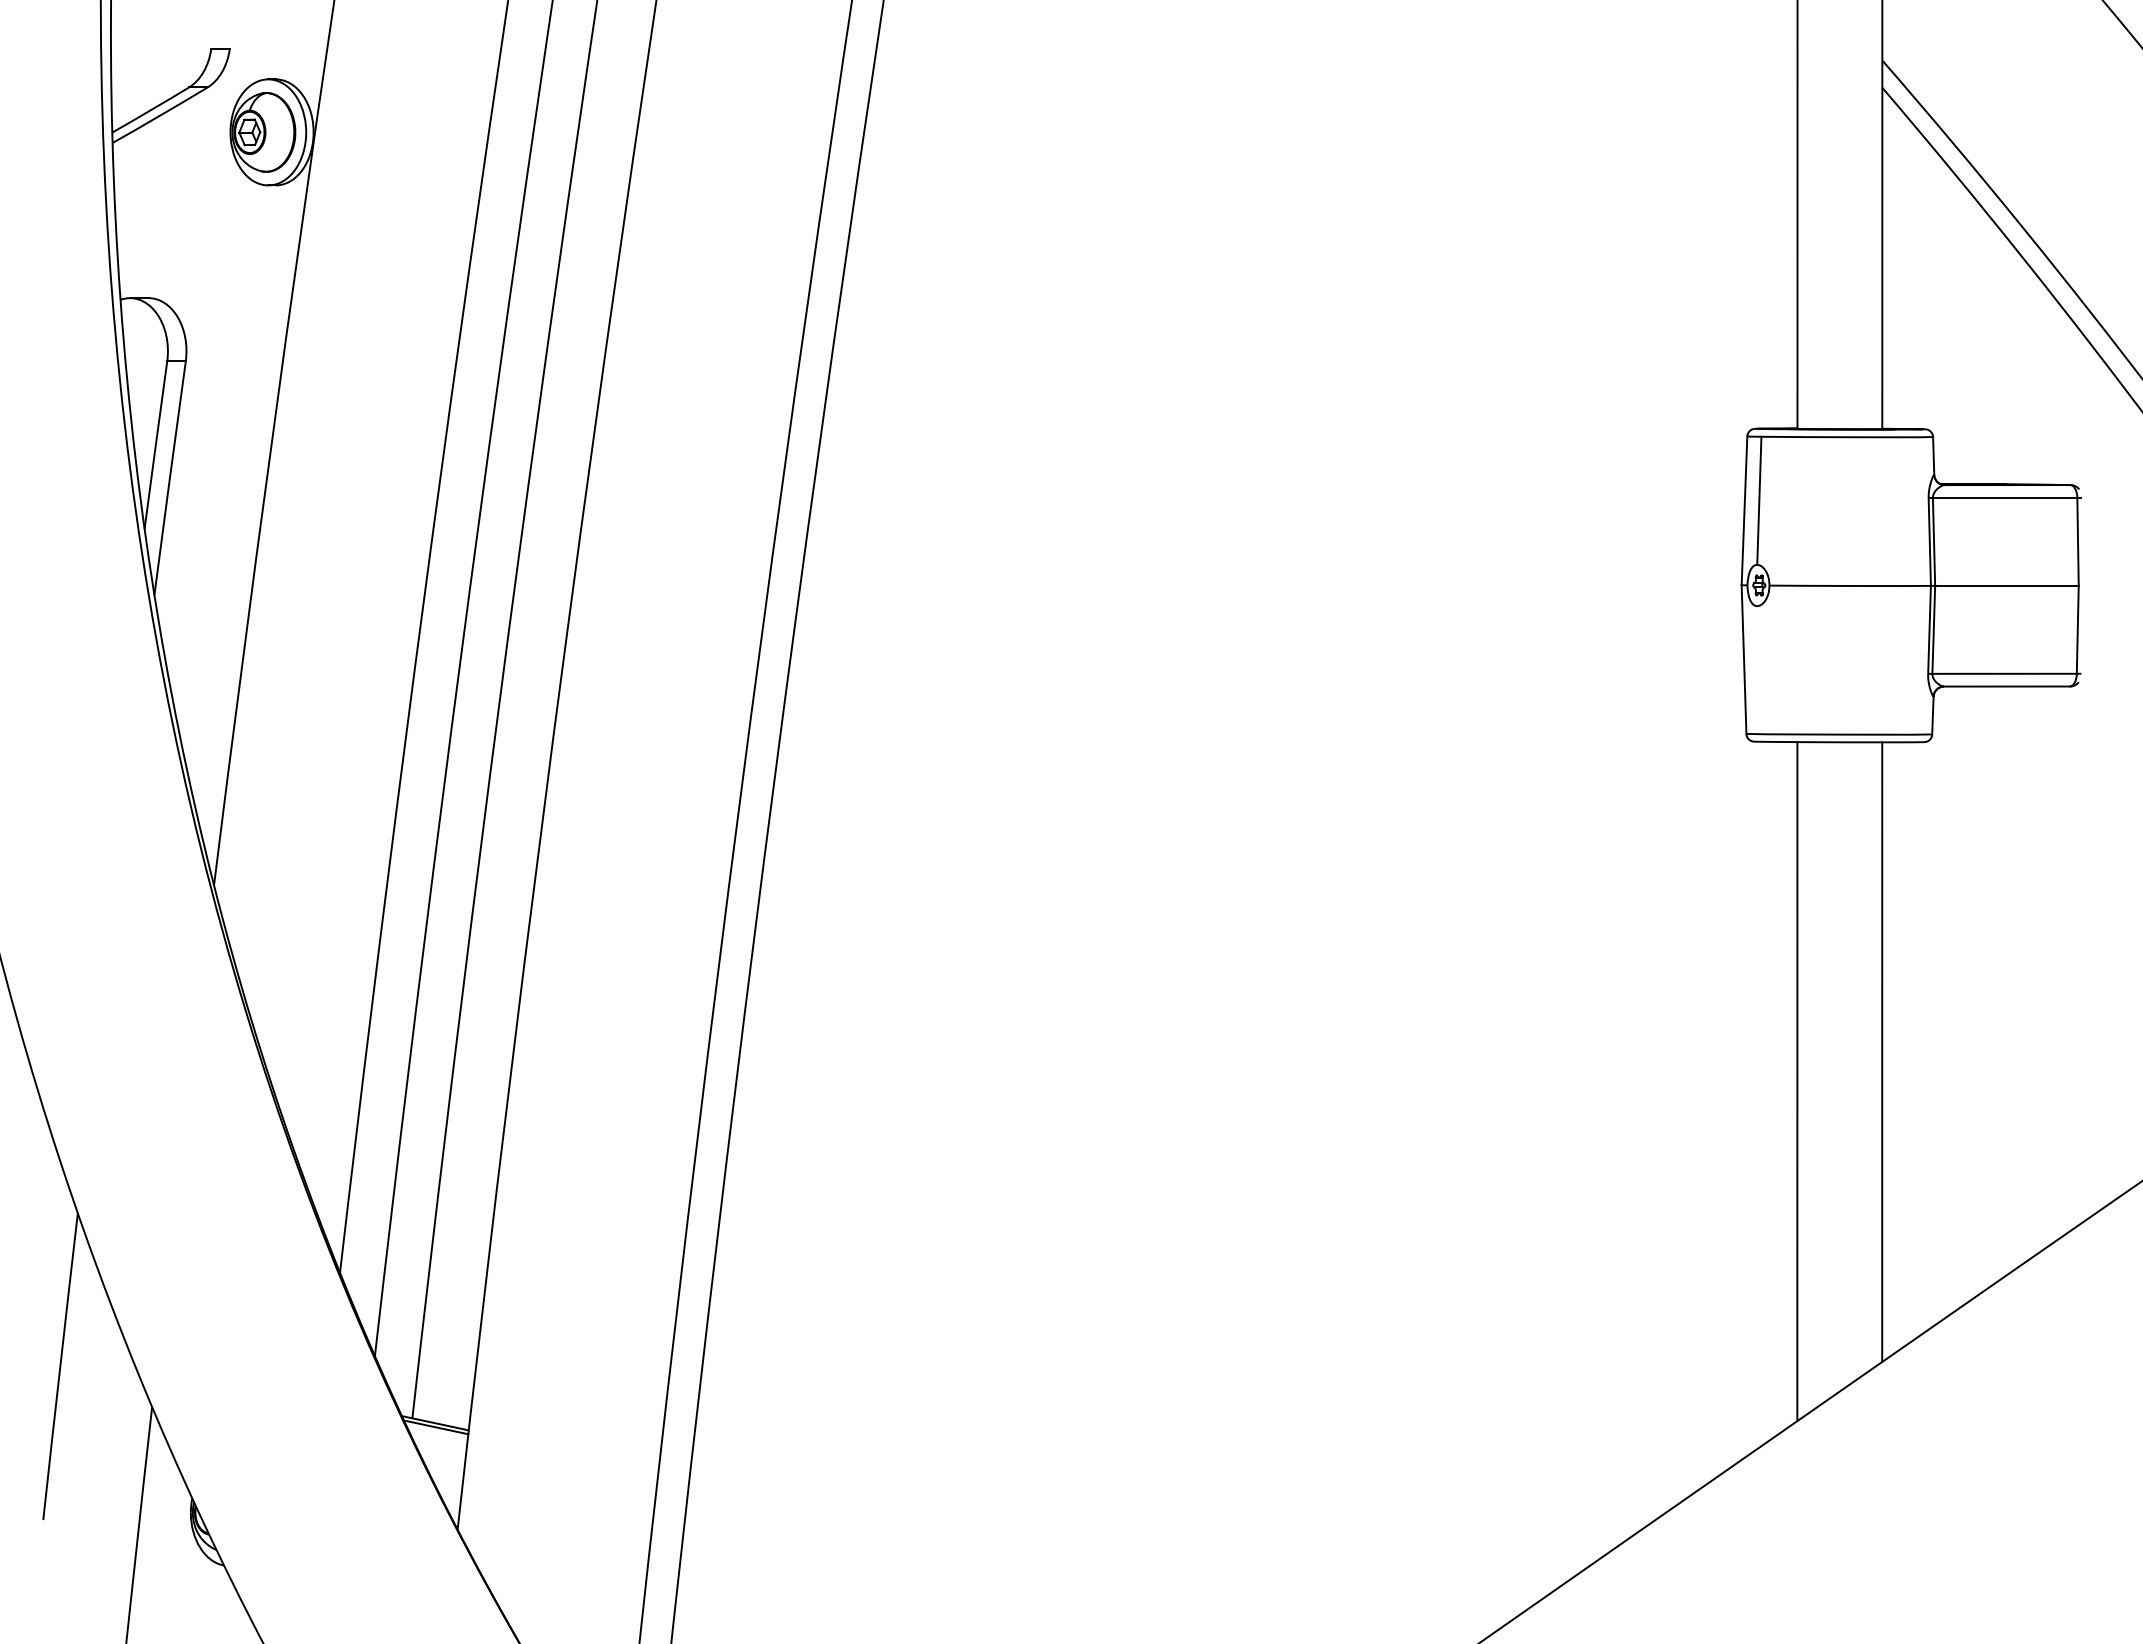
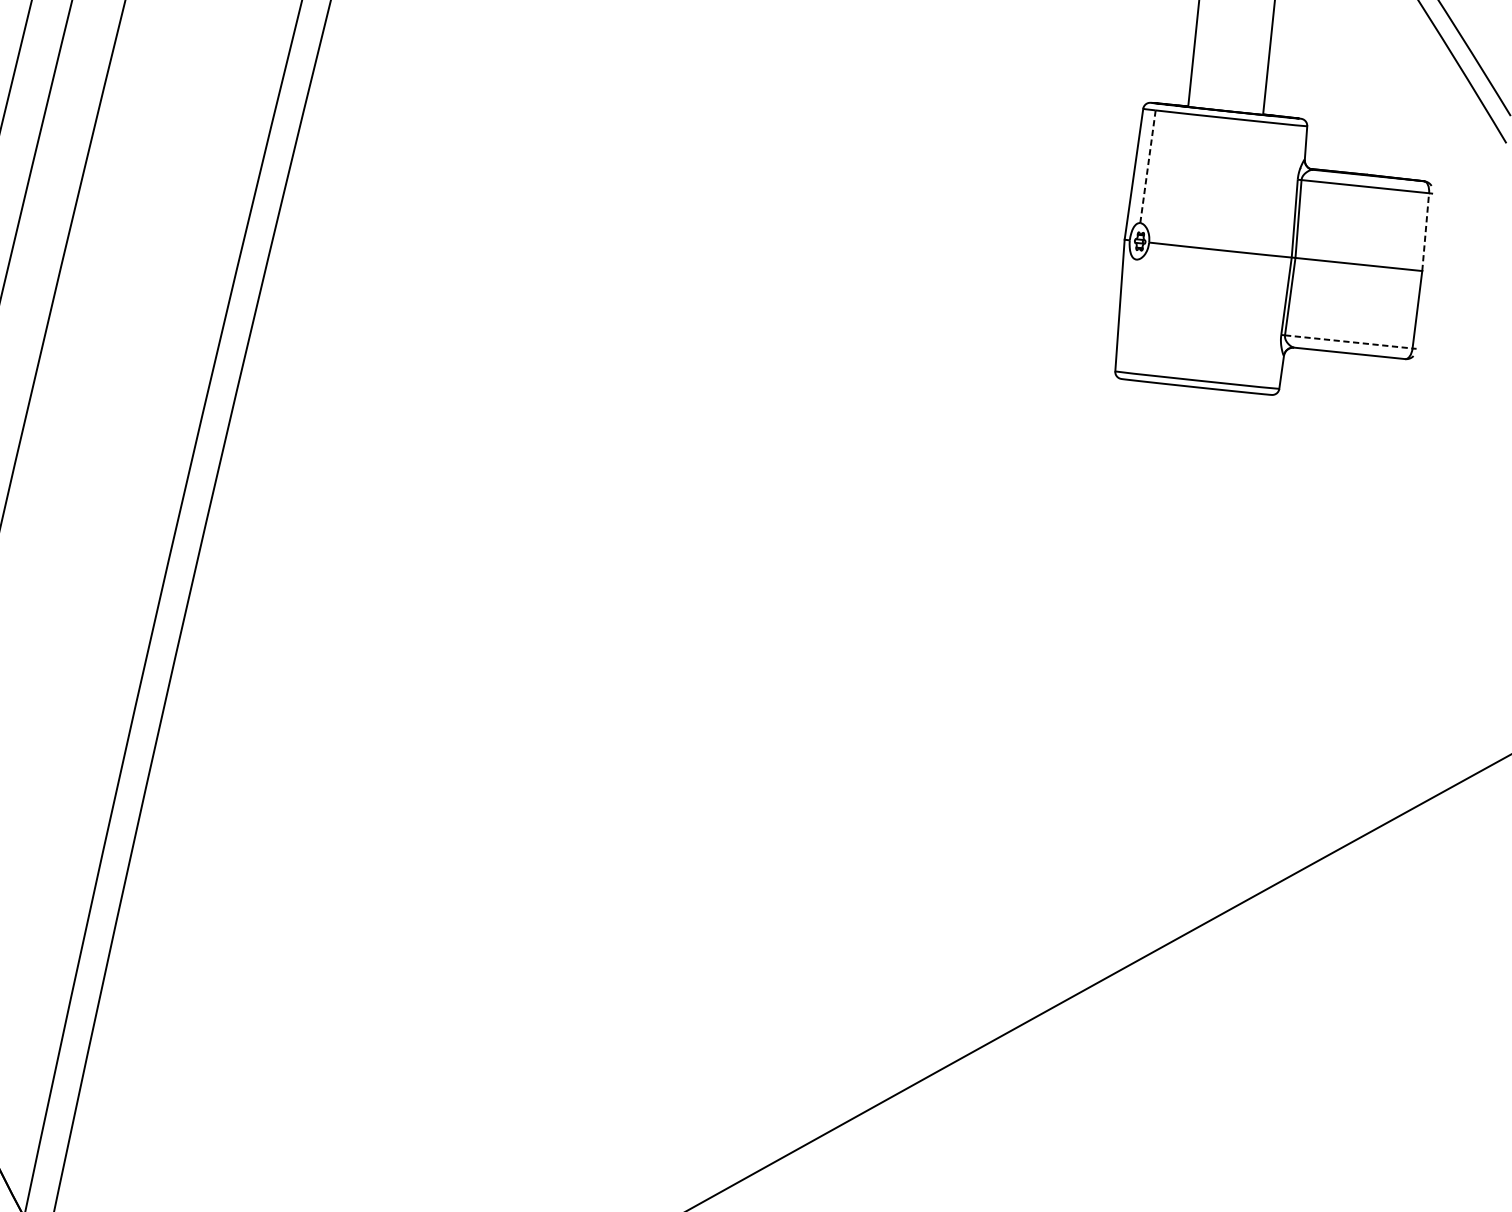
line: (1759, 500) -> (1148, 166), solid -> dashed
line: (2078, 541) -> (1426, 231), solid -> dashed
line: (2005, 673) -> (1349, 341), solid -> dashed
line: (1882, 1052) -> (1206, 665), removed
line: (1797, 1081) -> (1128, 683), removed

